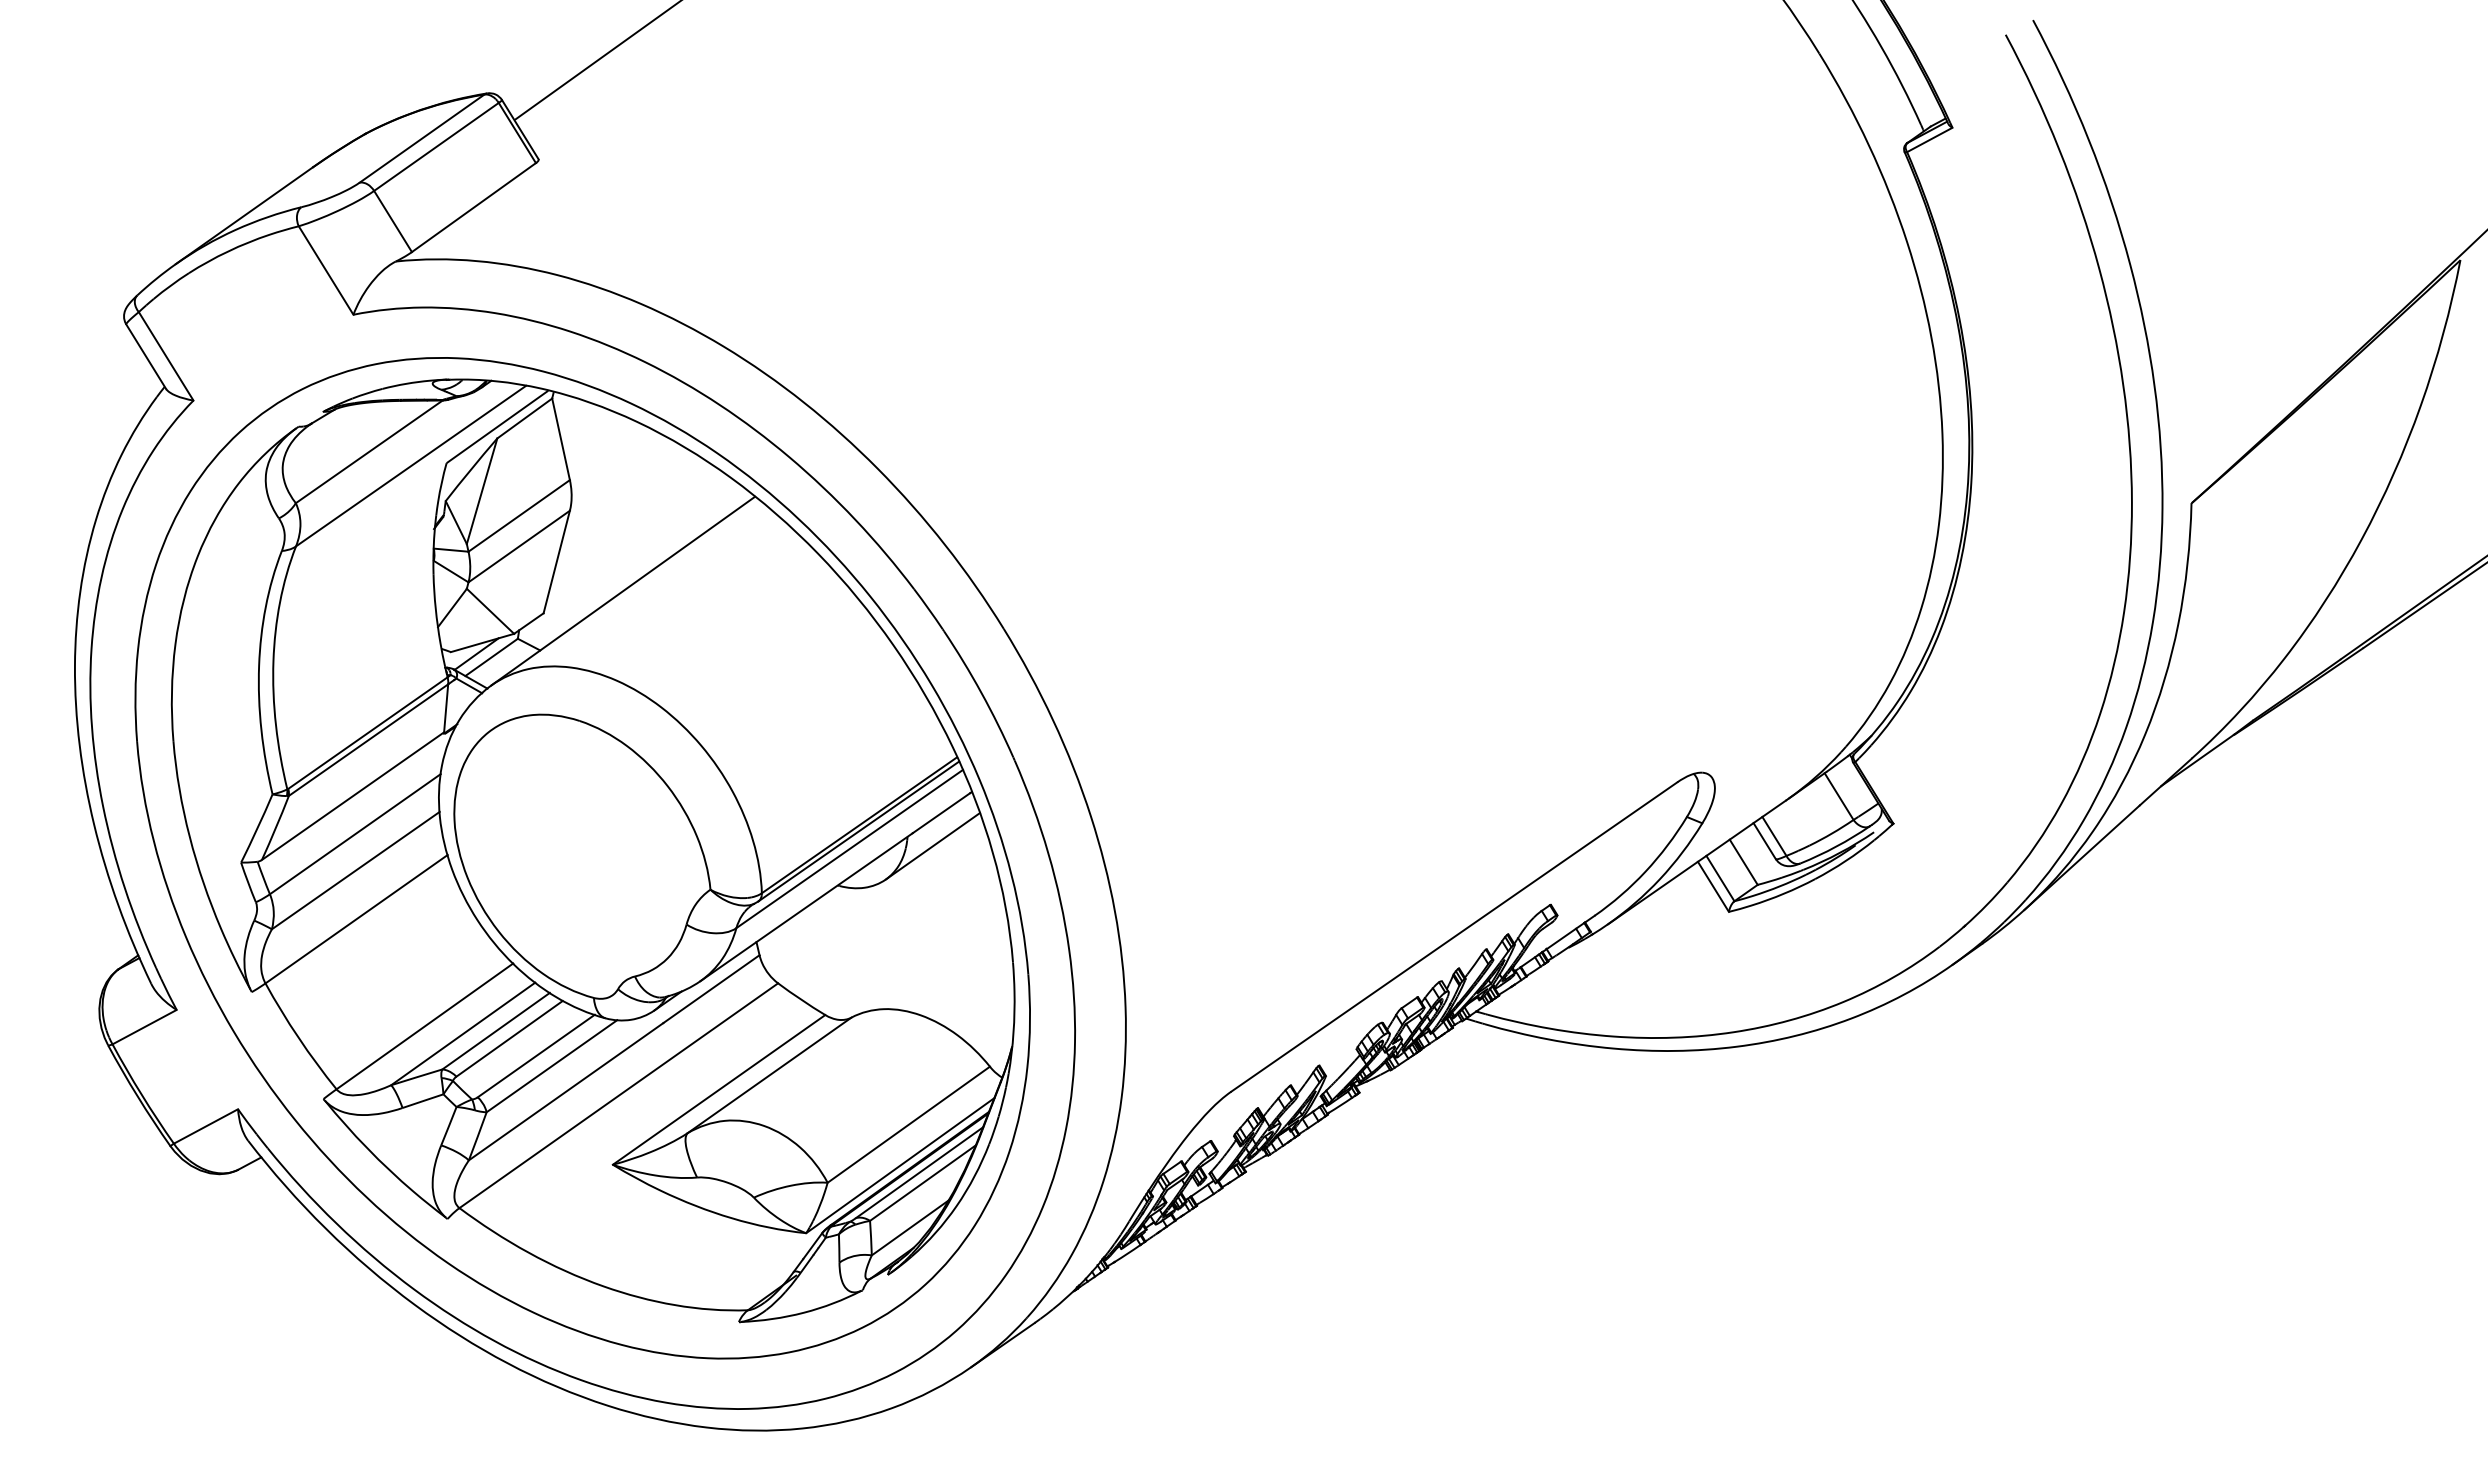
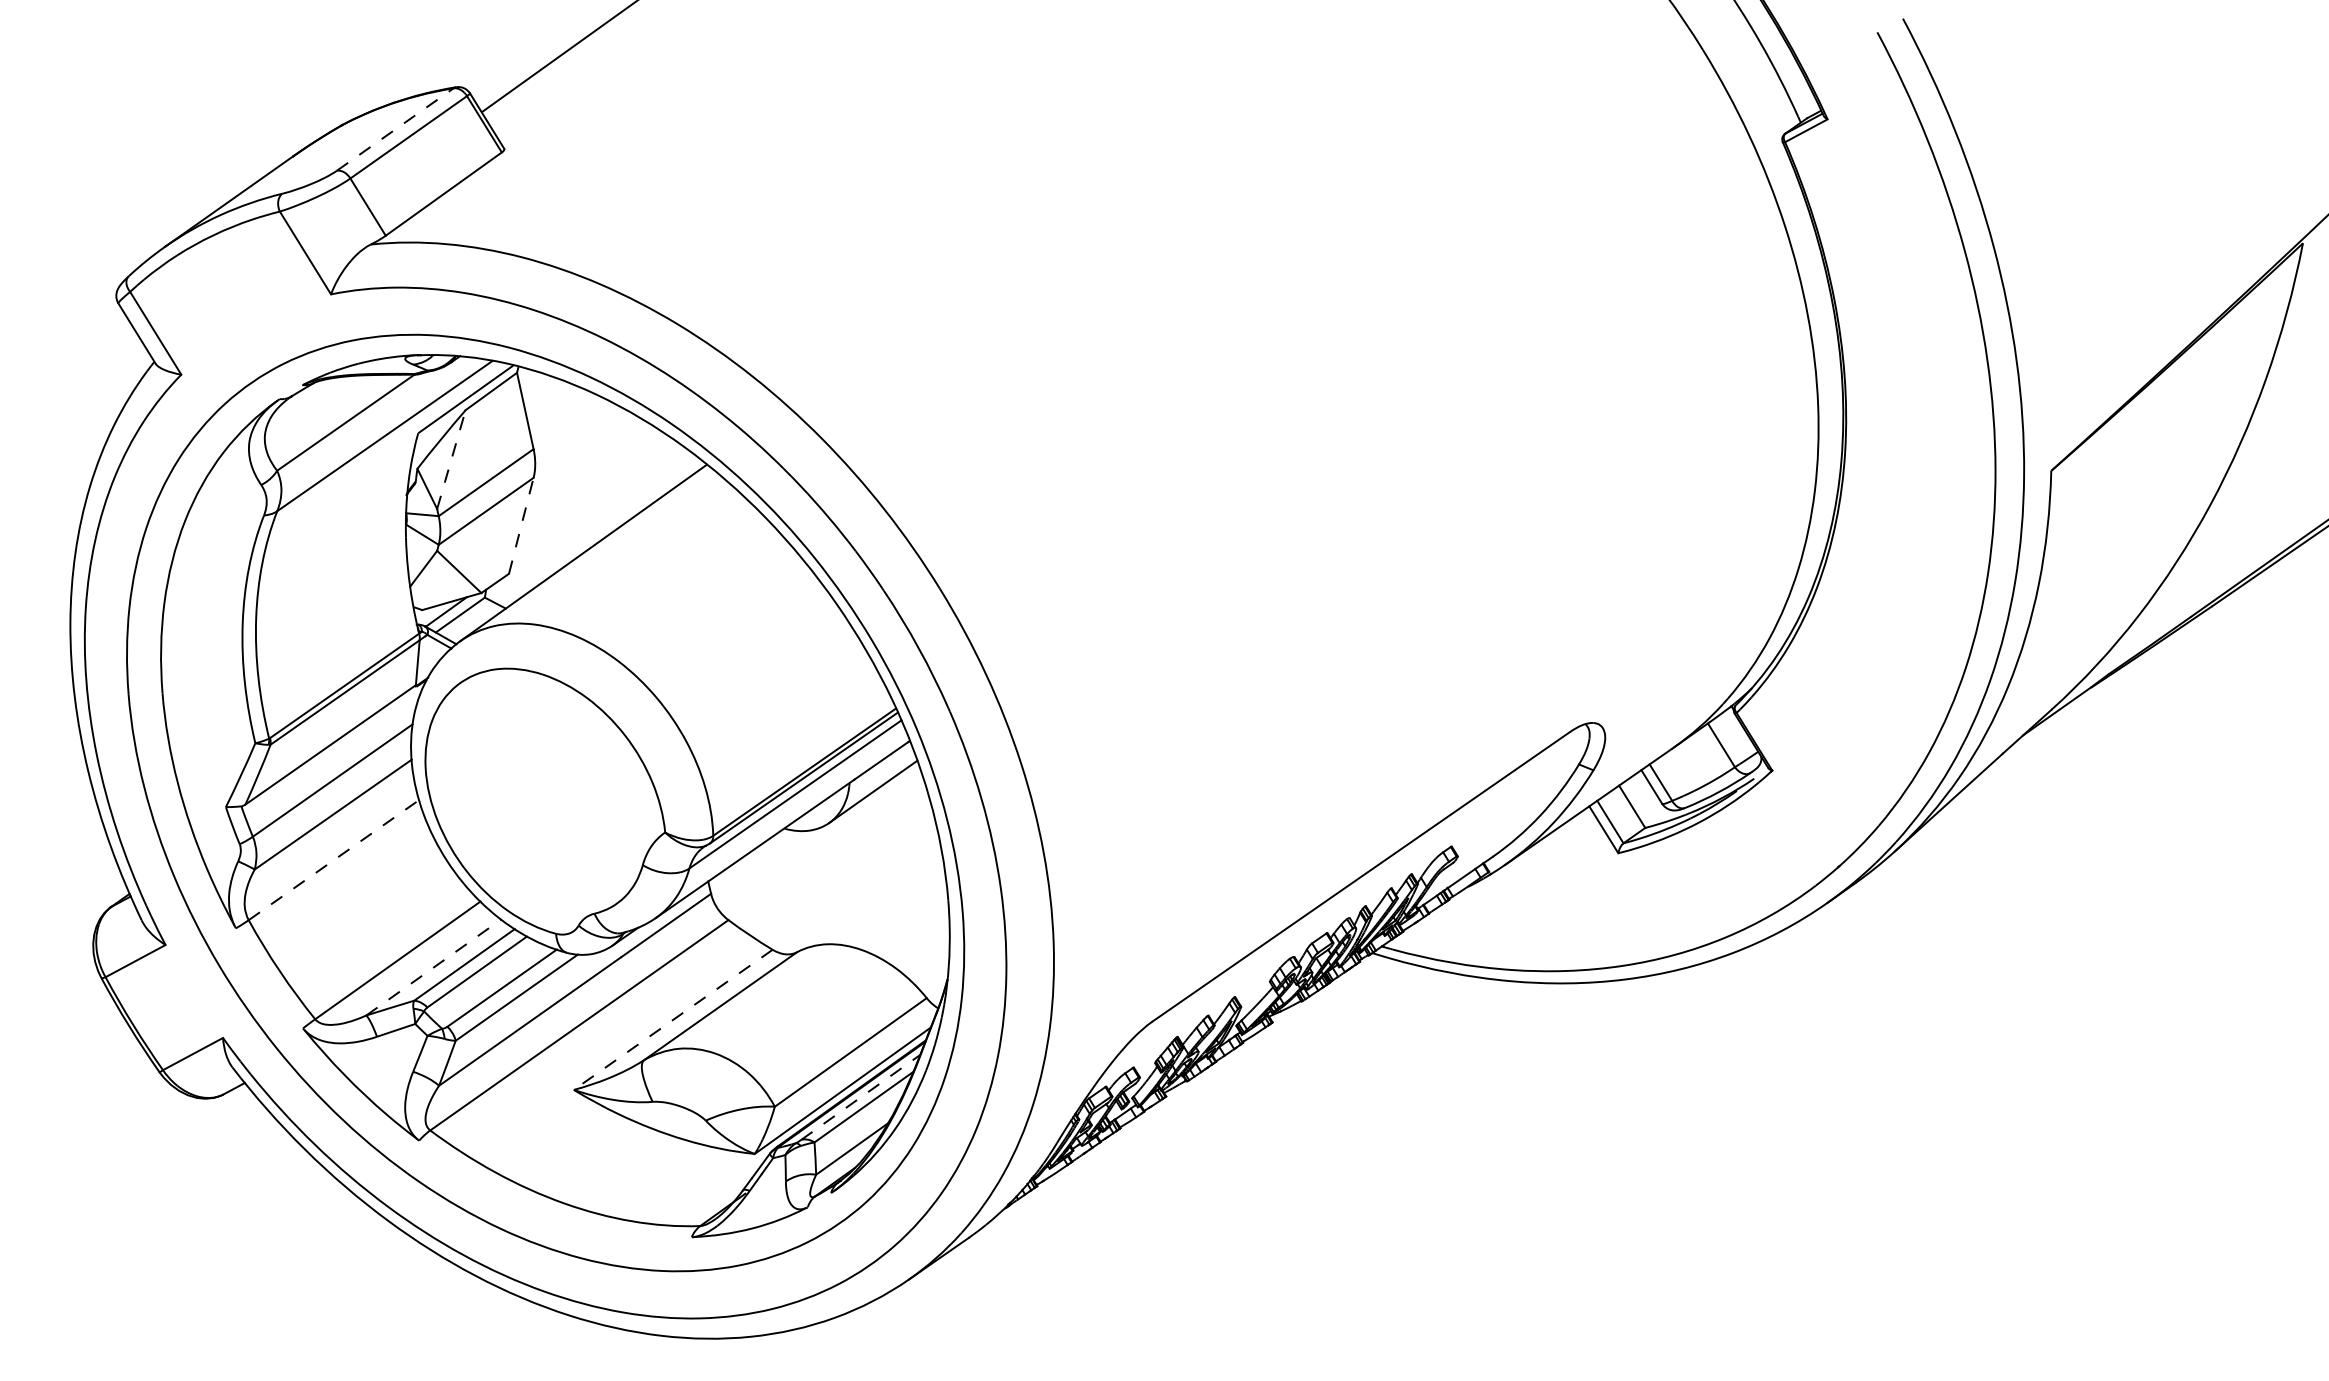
line: (422, 138) -> (395, 129), solid -> dashed
line: (482, 491) -> (451, 459), solid -> dashed
line: (556, 562) -> (521, 526), solid -> dashed
line: (357, 918) -> (334, 859), solid -> dashed
line: (463, 1033) -> (434, 967), solid -> dashed
line: (719, 1089) -> (673, 1019), solid -> dashed
line: (919, 1172) -> (860, 1097), solid -> dashed

